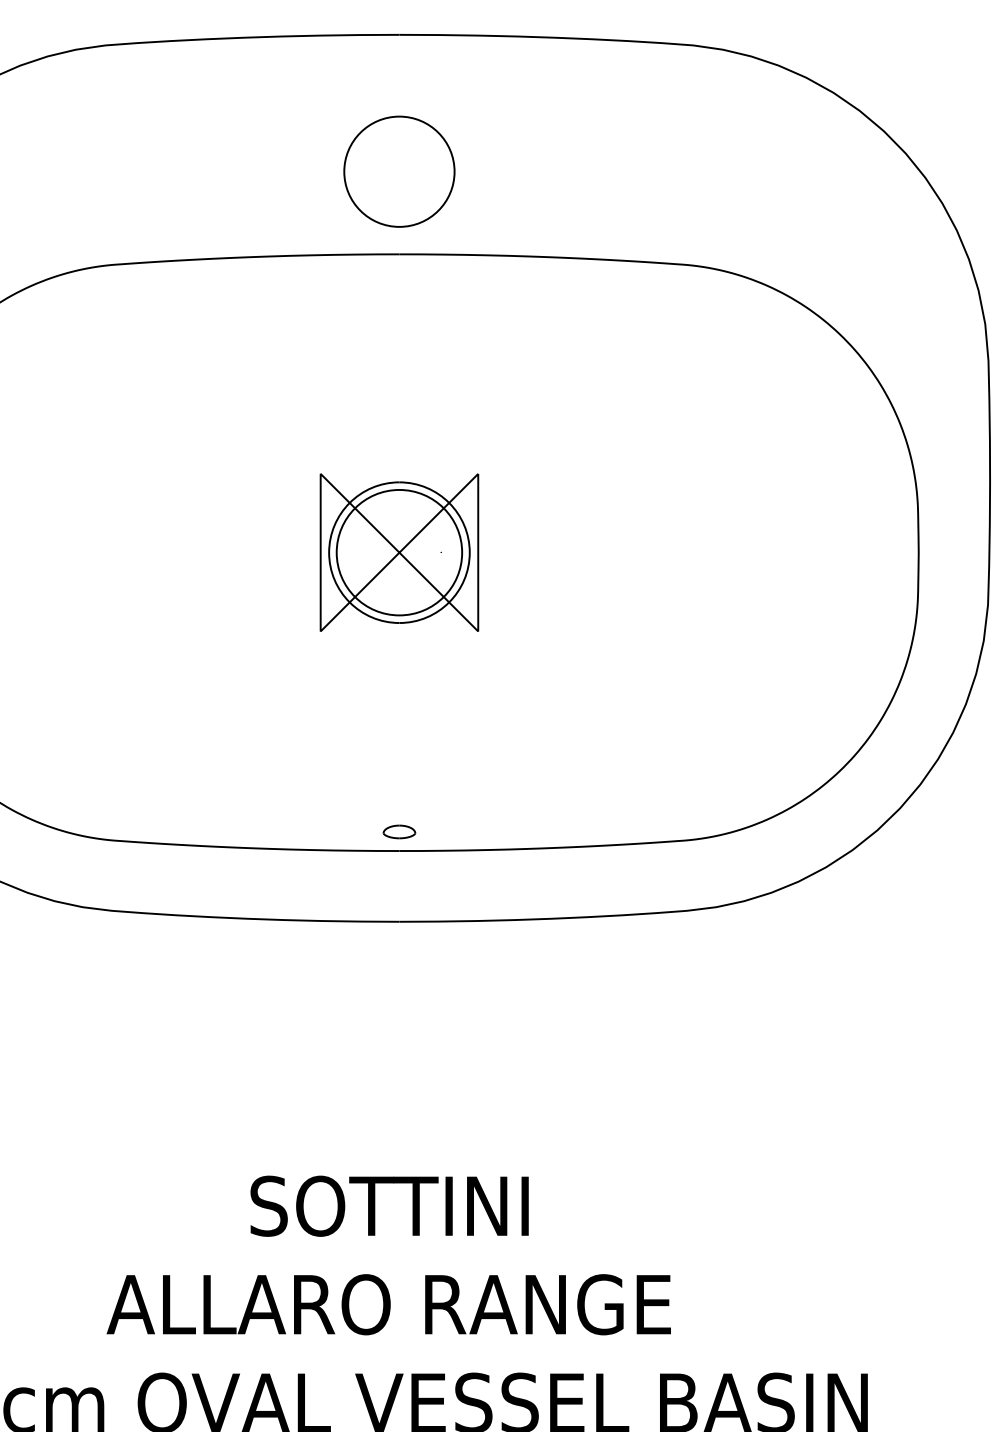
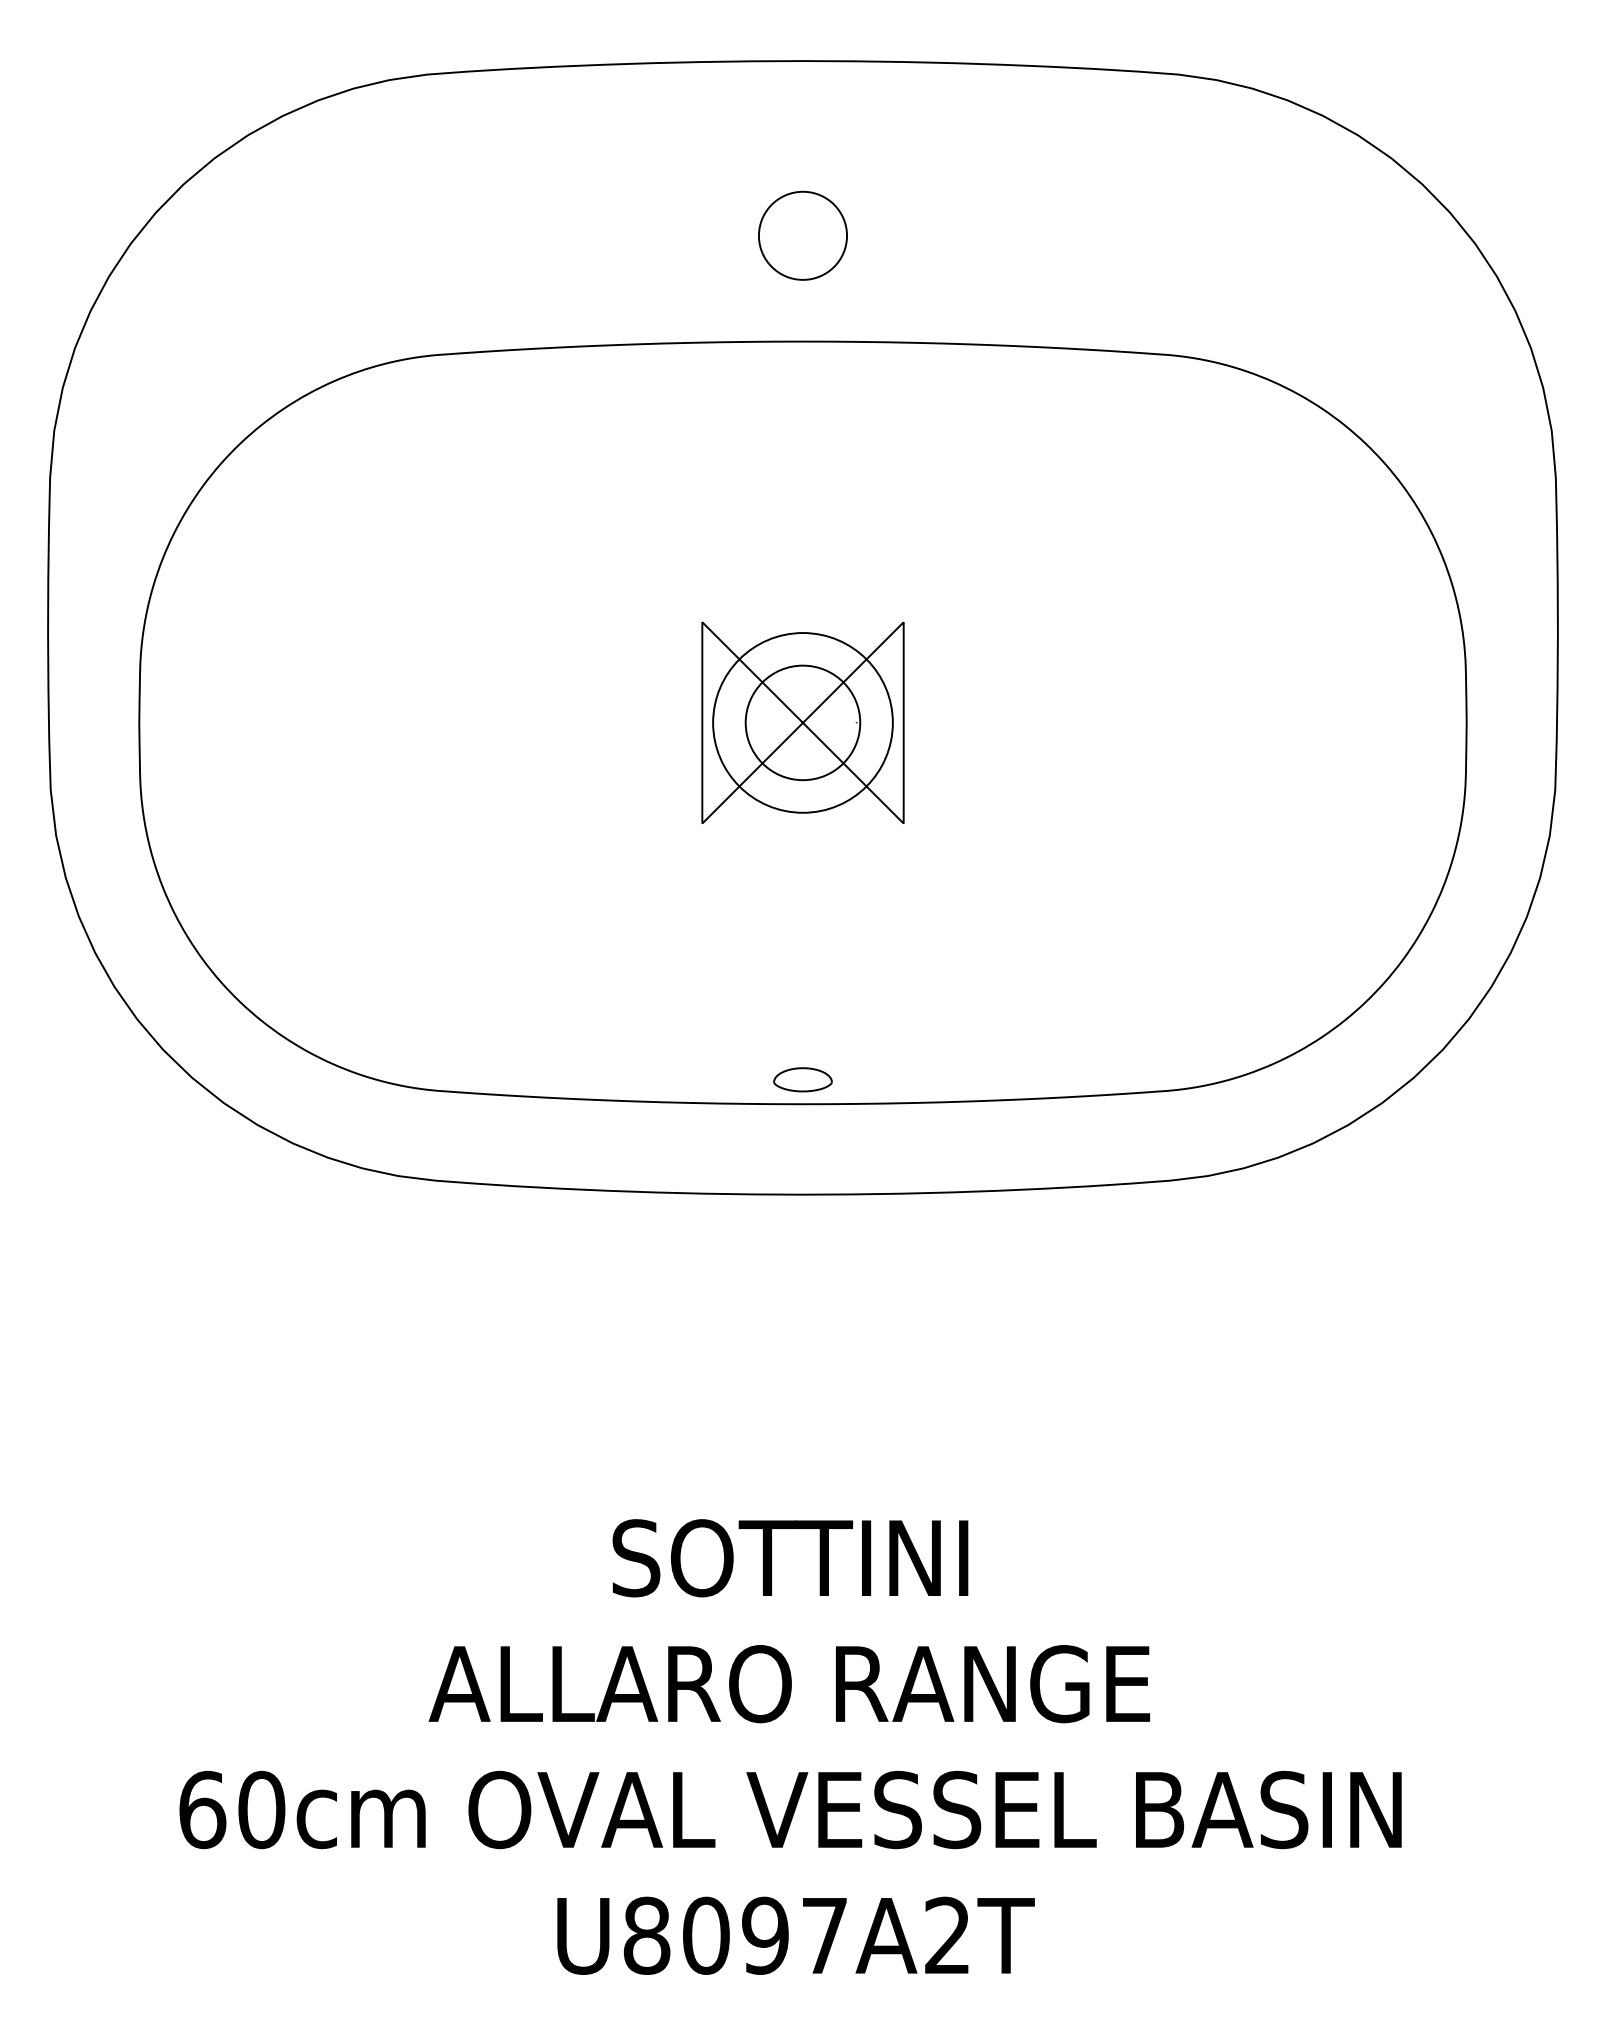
circle: (399, 171) -> (802, 235), size x0.62
circle: (399, 552) -> (802, 722), size x0.71
part: (399, 831) -> (802, 1079), size x1.43

